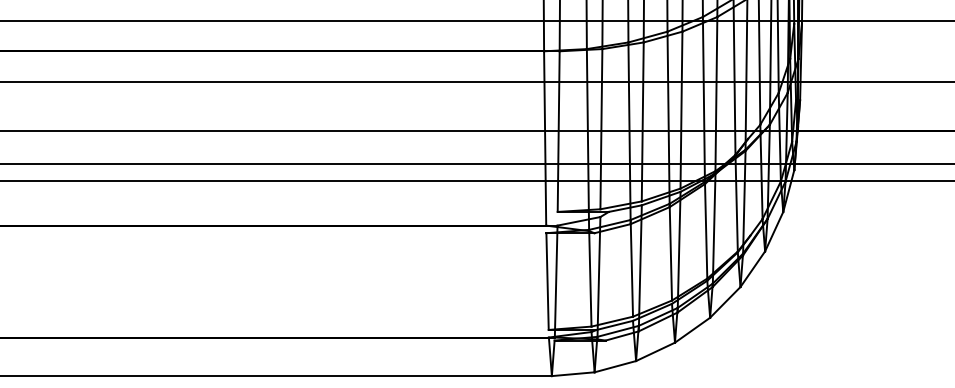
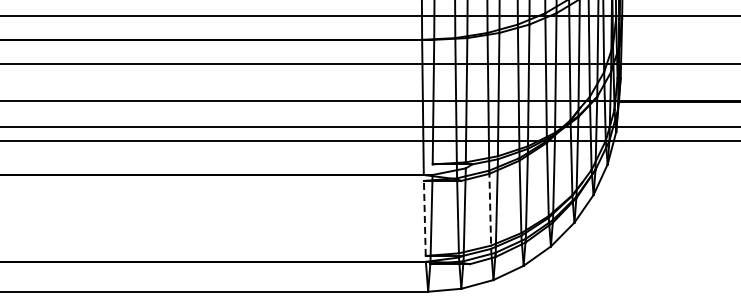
line: (632, 268) -> (490, 208), solid -> dashed
line: (547, 281) -> (424, 218), solid -> dashed

